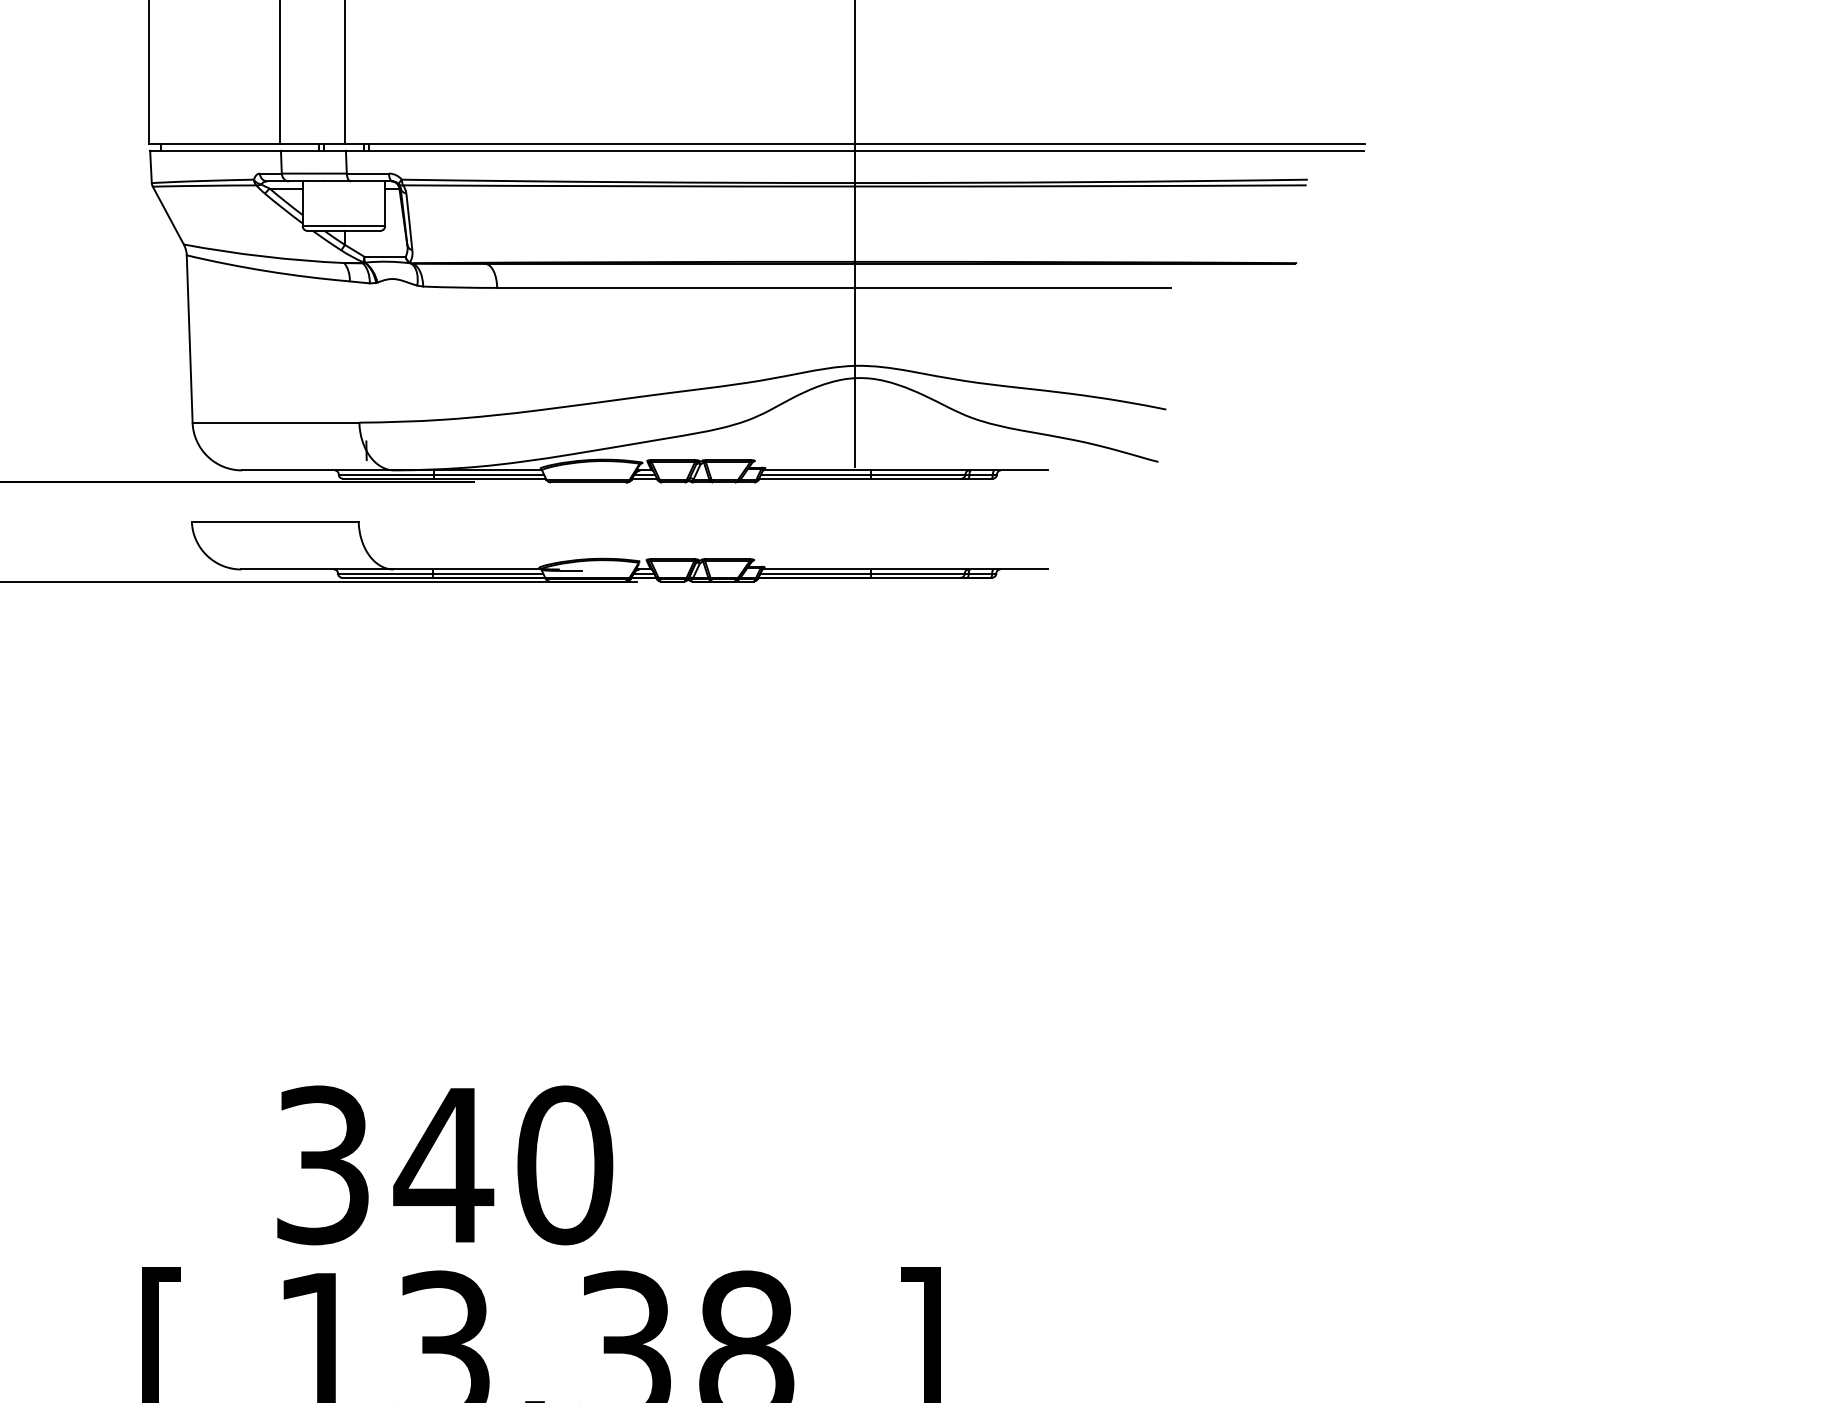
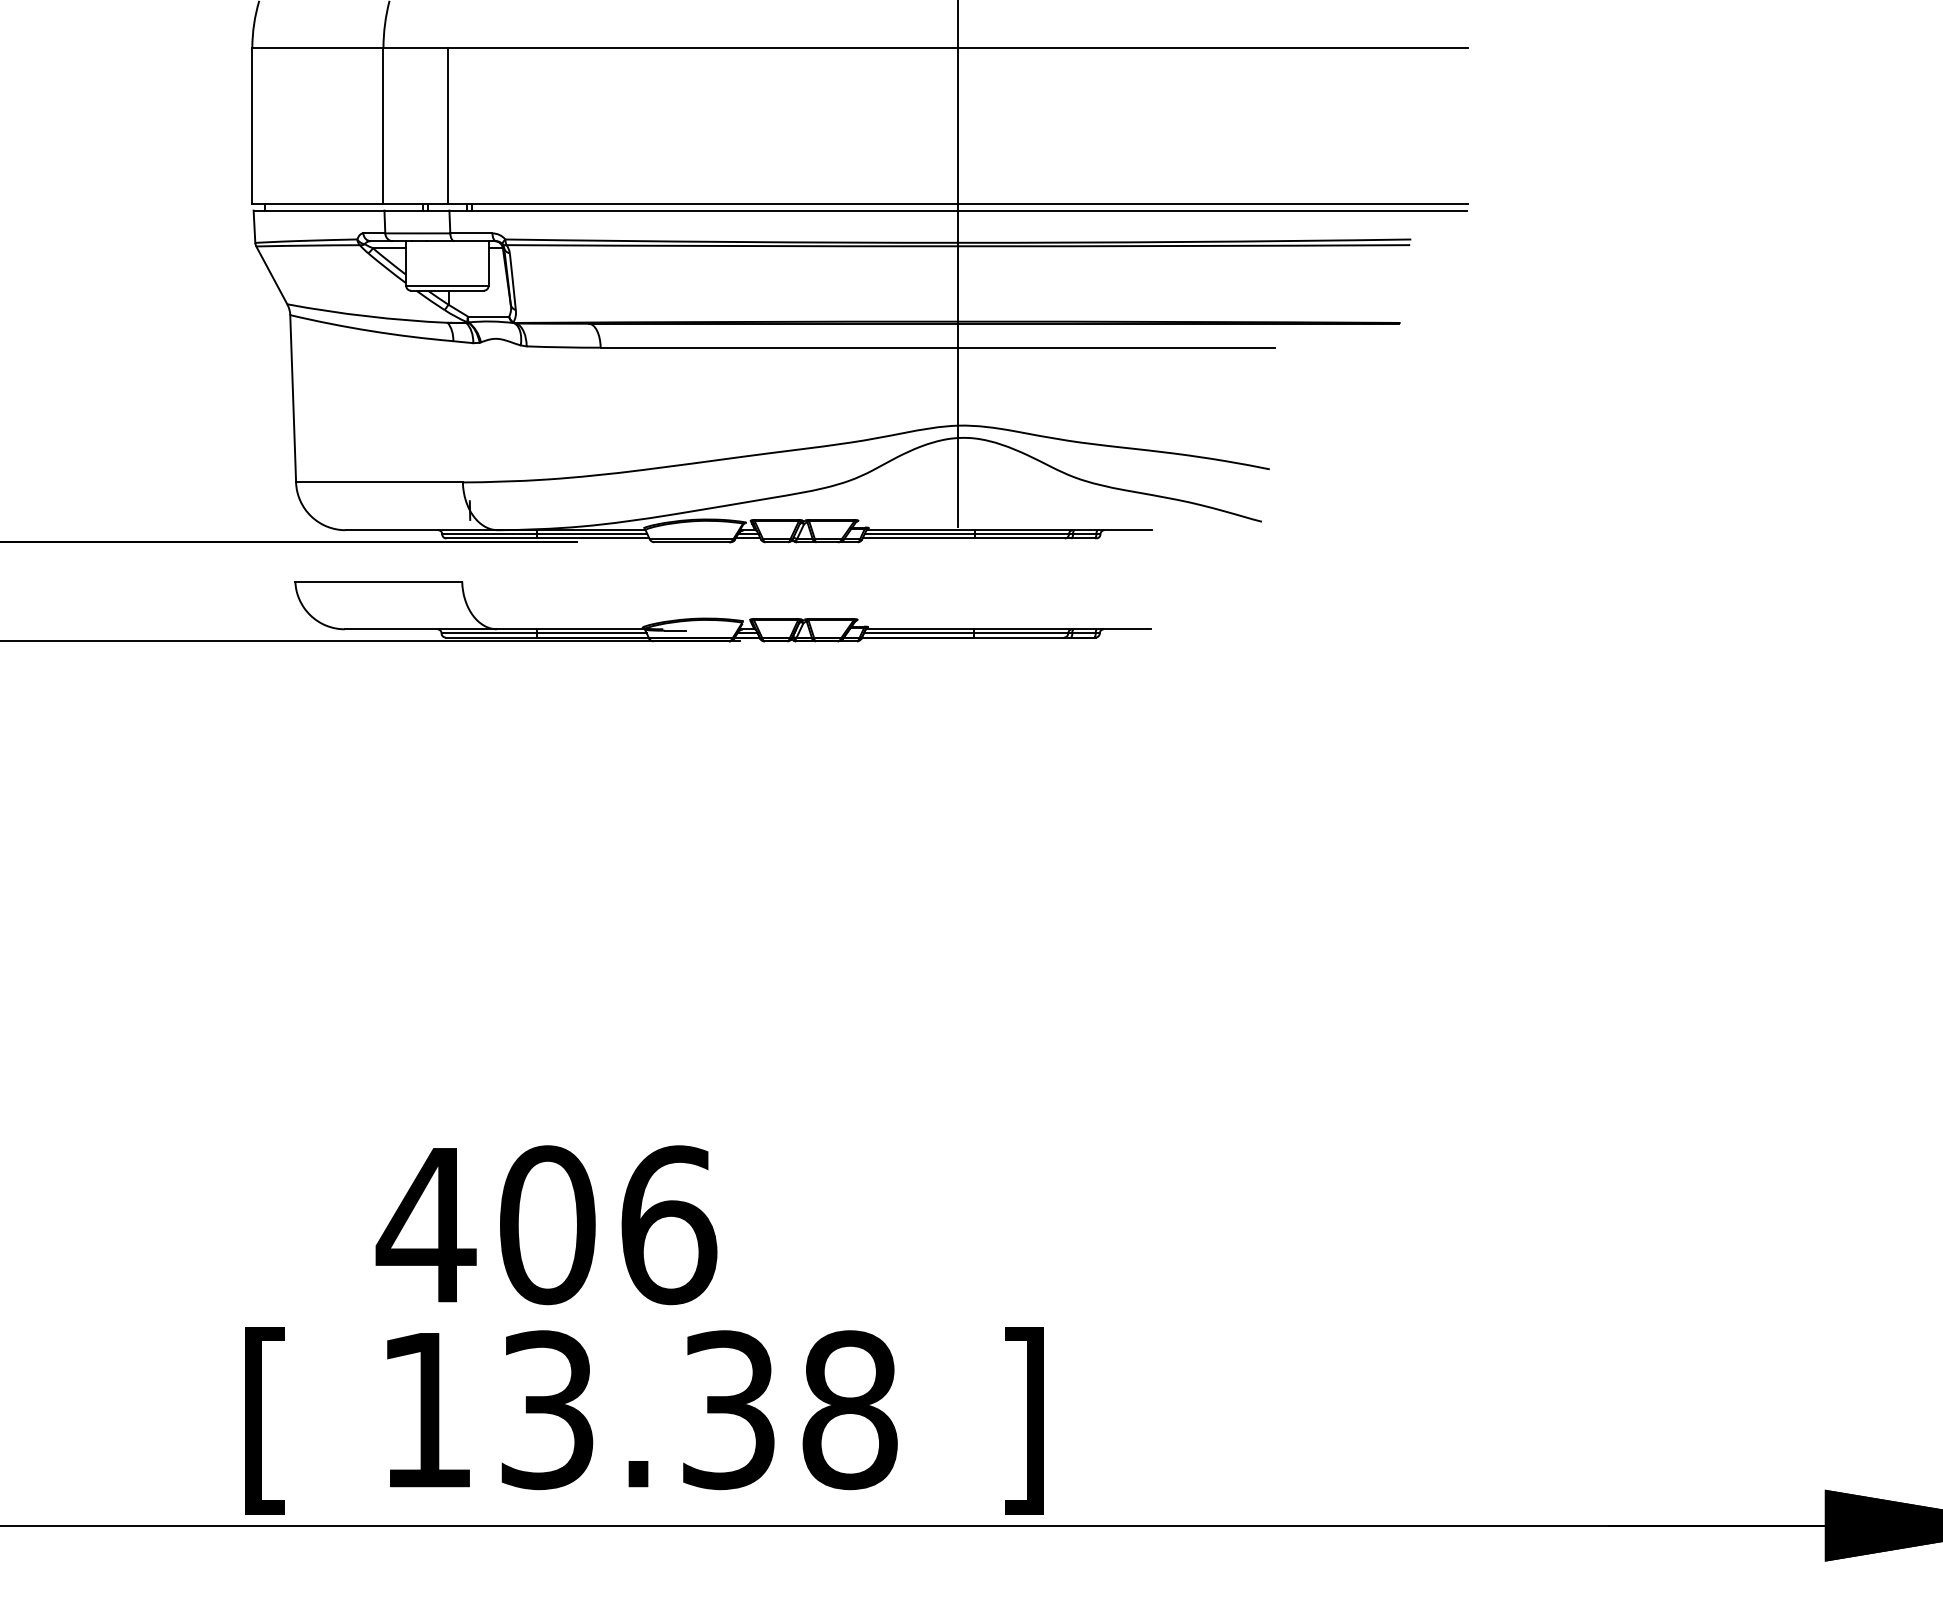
text: (443, 1165) -> (546, 1225), 340 -> 406

